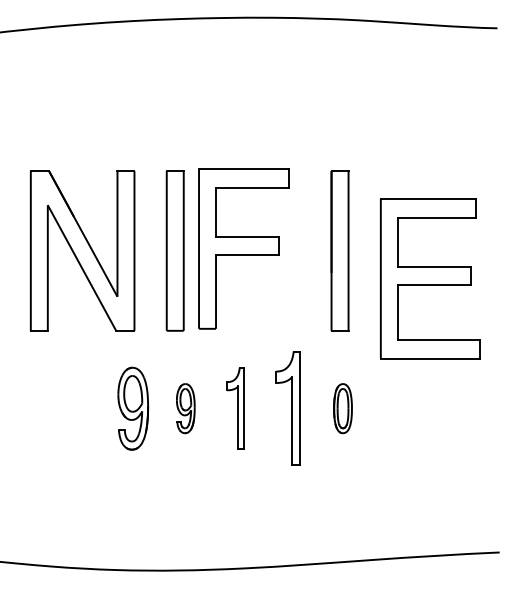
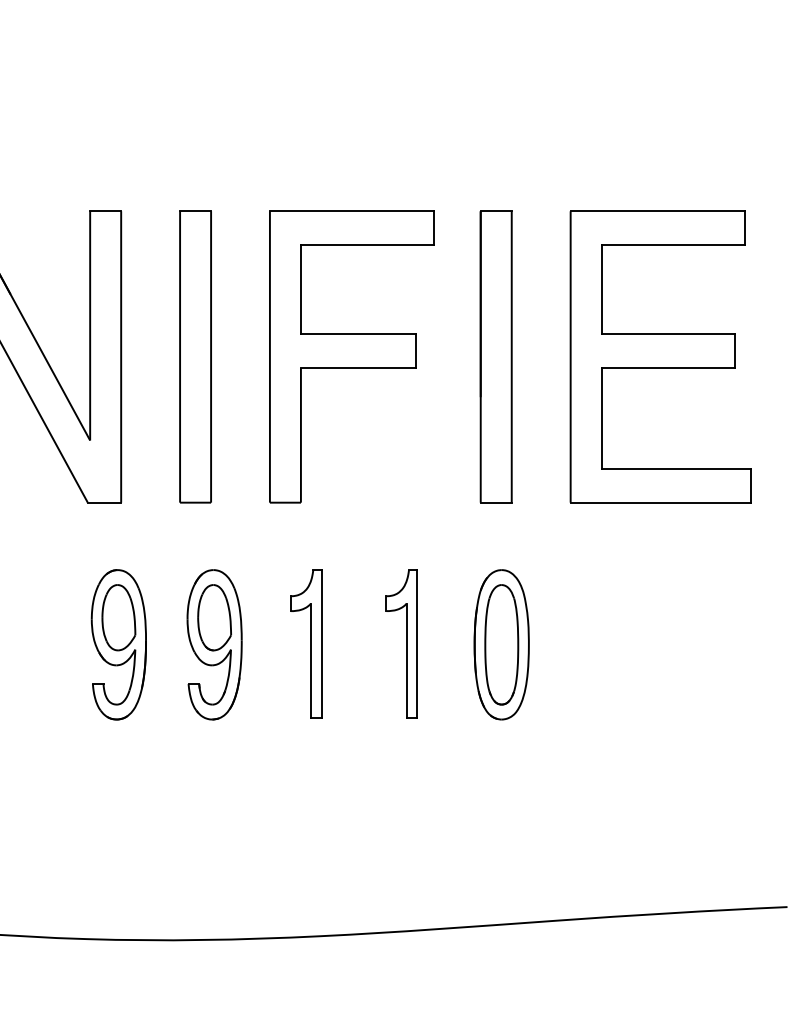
part: (243, 248) -> (351, 356), moved
part: (430, 278) -> (661, 356), moved
part: (185, 408) -> (214, 644), size x1.67
part: (288, 408) -> (402, 644), size x0.71
part: (342, 408) -> (500, 644), size x1.67

